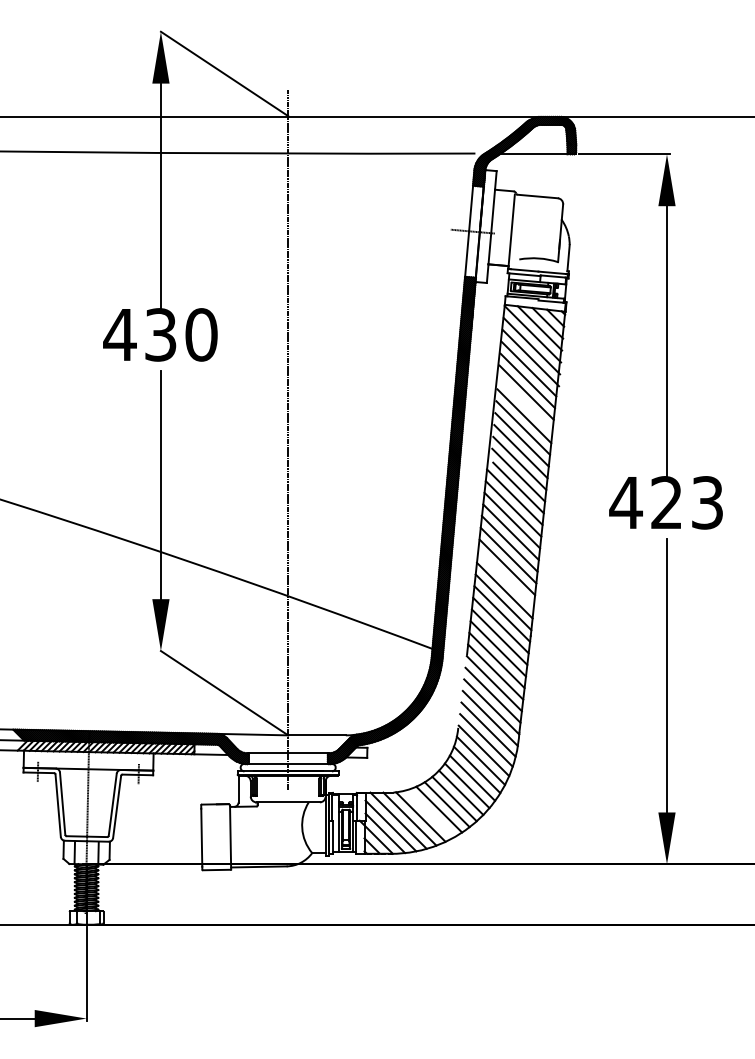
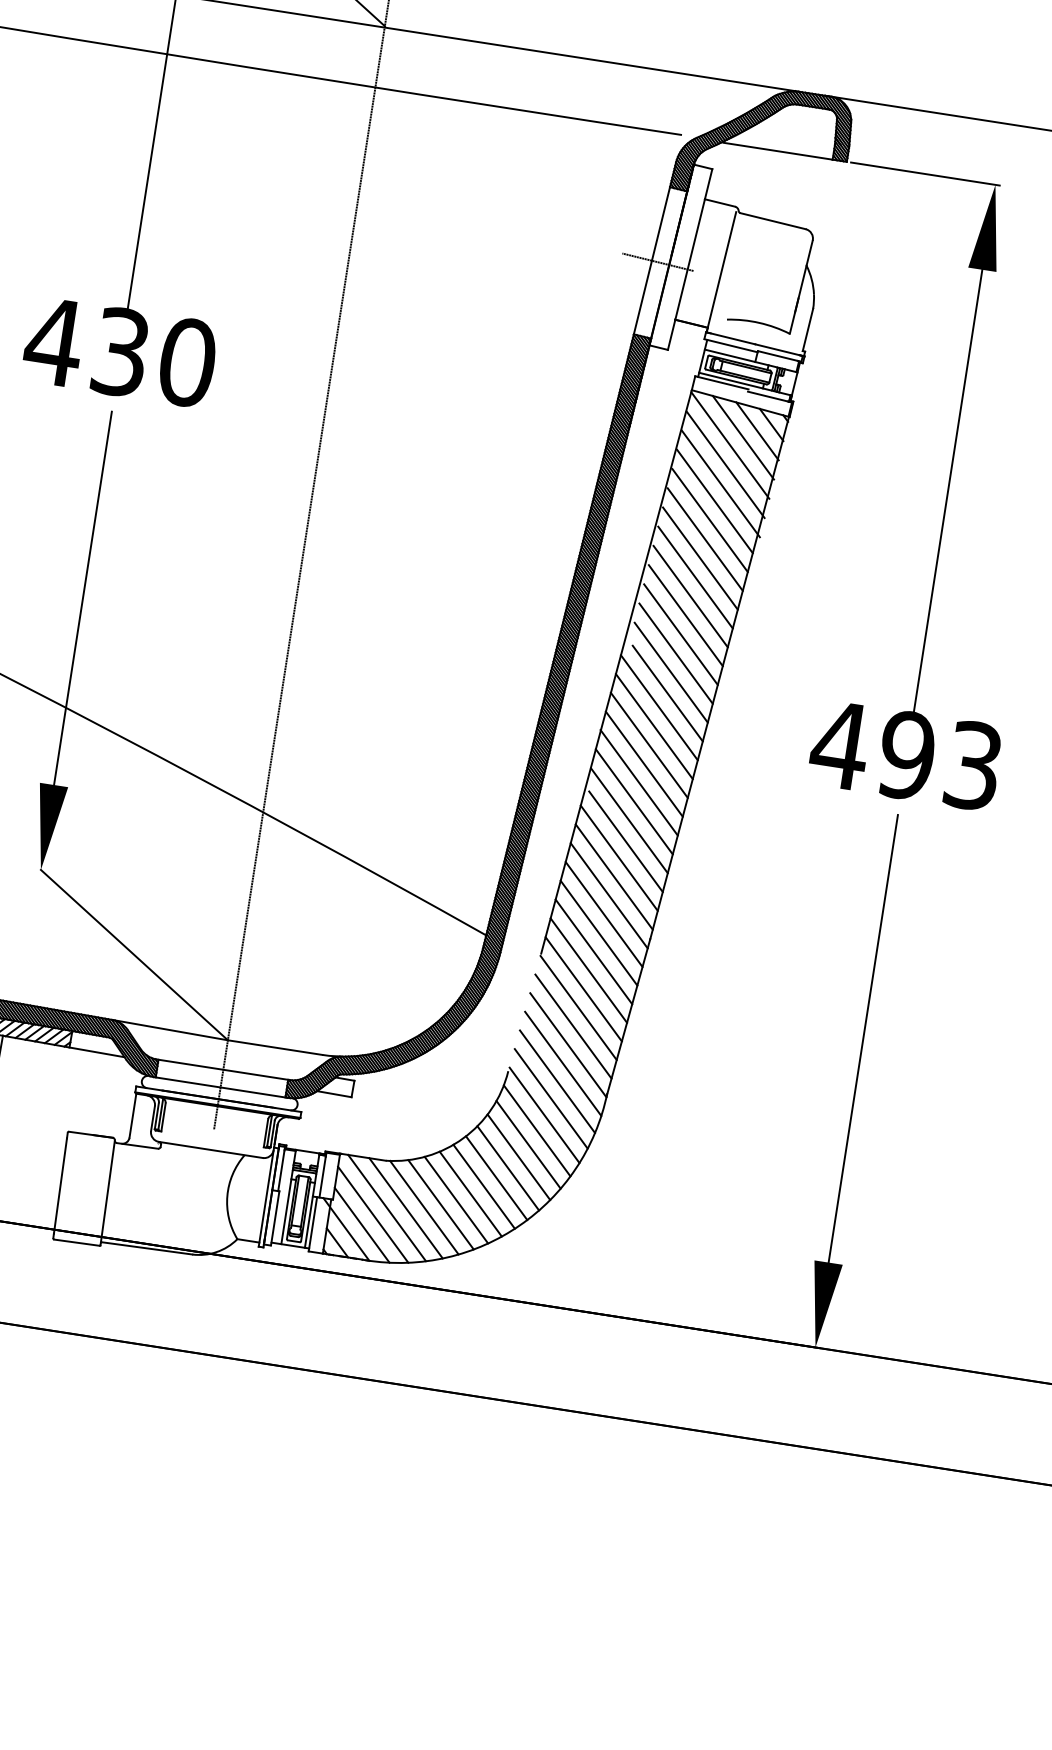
line: (525, 404) -> (700, 558), added
text: (666, 502) -> (906, 754), 423 -> 493
line: (506, 579) -> (624, 840), added
line: (430, 813) -> (441, 1204), added

